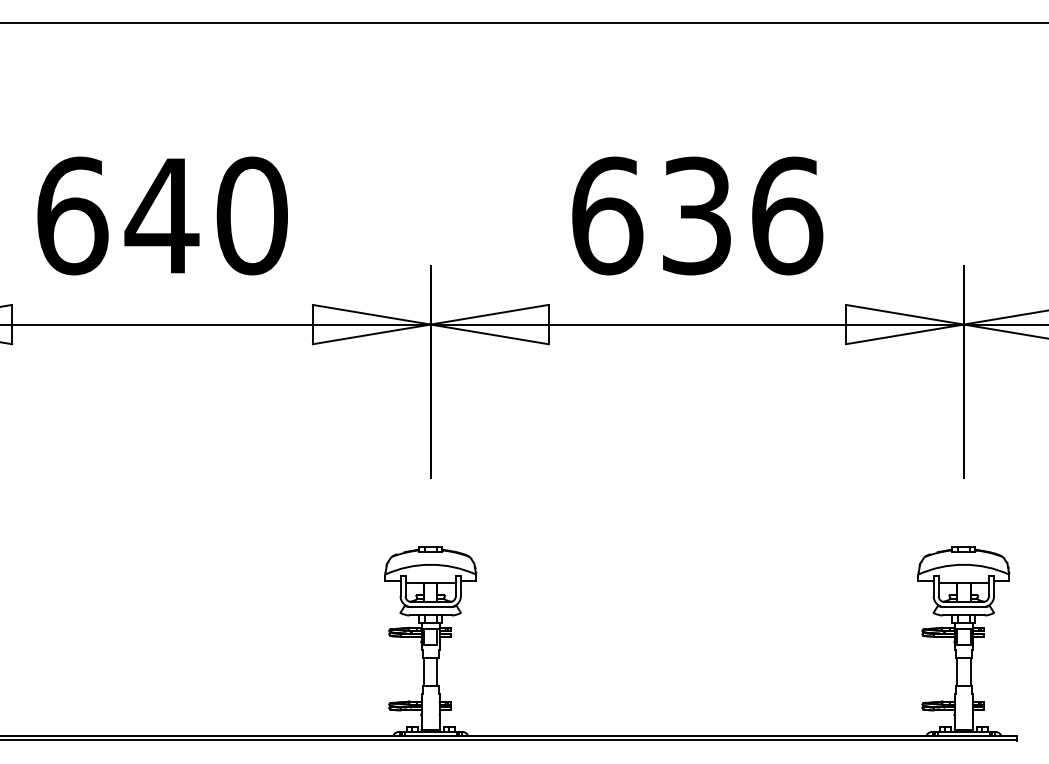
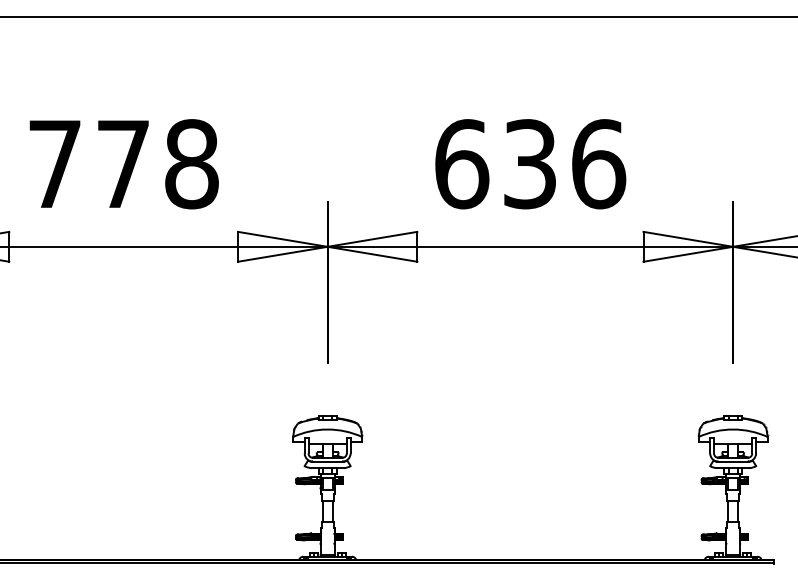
text: (162, 215) -> (123, 163), 640 -> 778

